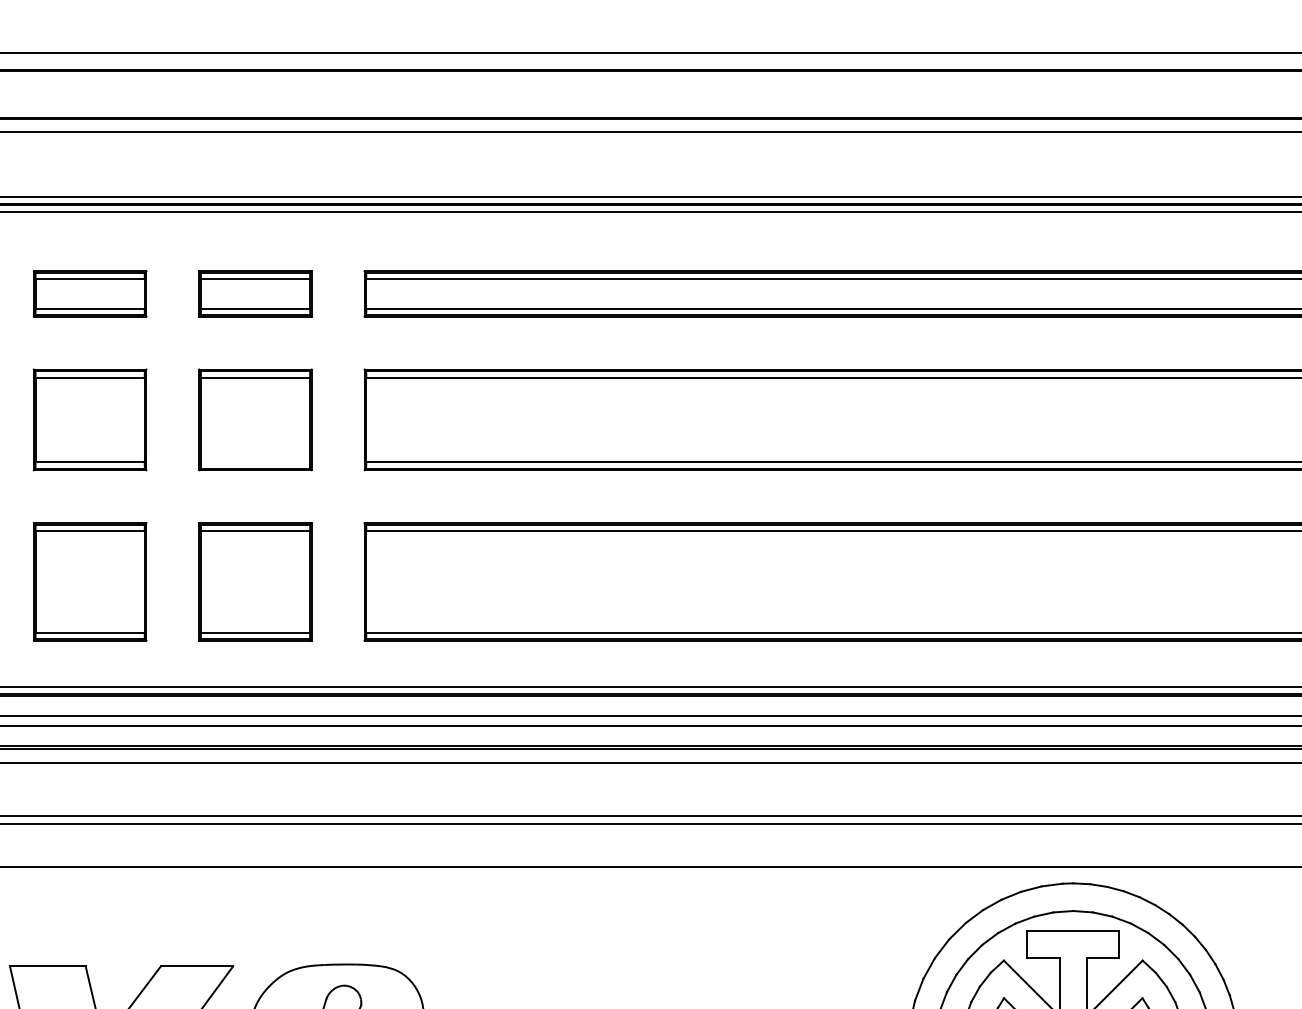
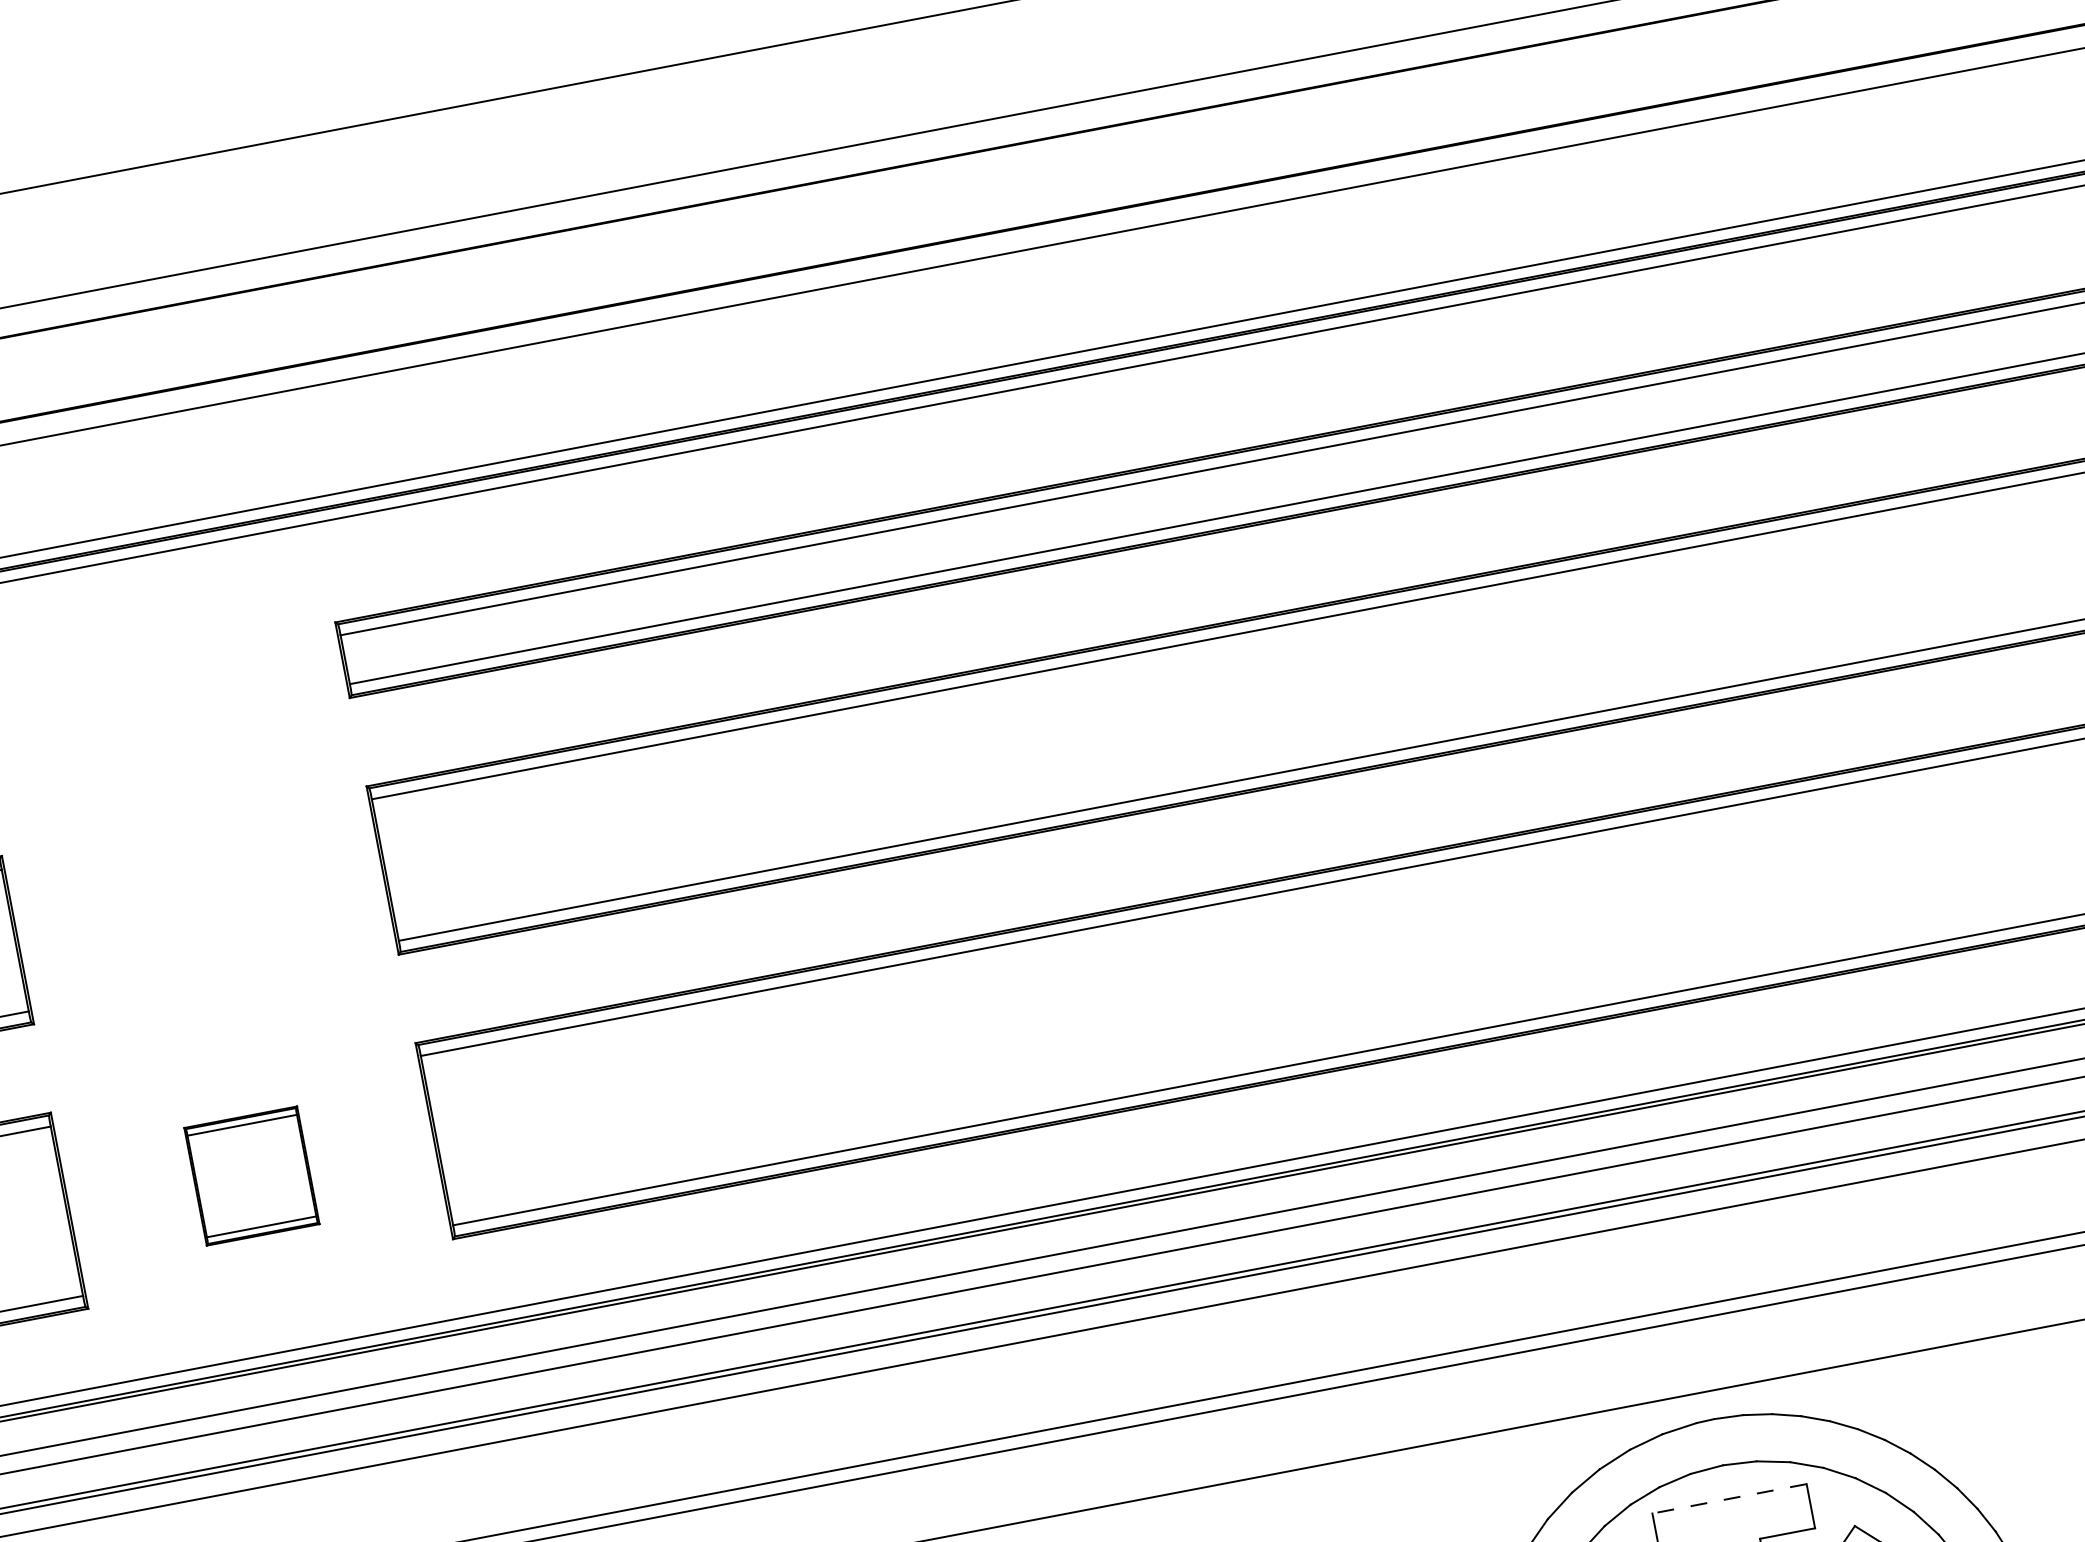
part: (255, 293) -> (160, 694), removed
part: (255, 419) -> (200, 904), removed
part: (255, 581) -> (251, 1175), size x0.6
line: (1072, 931) -> (1728, 1499), solid -> dashed

